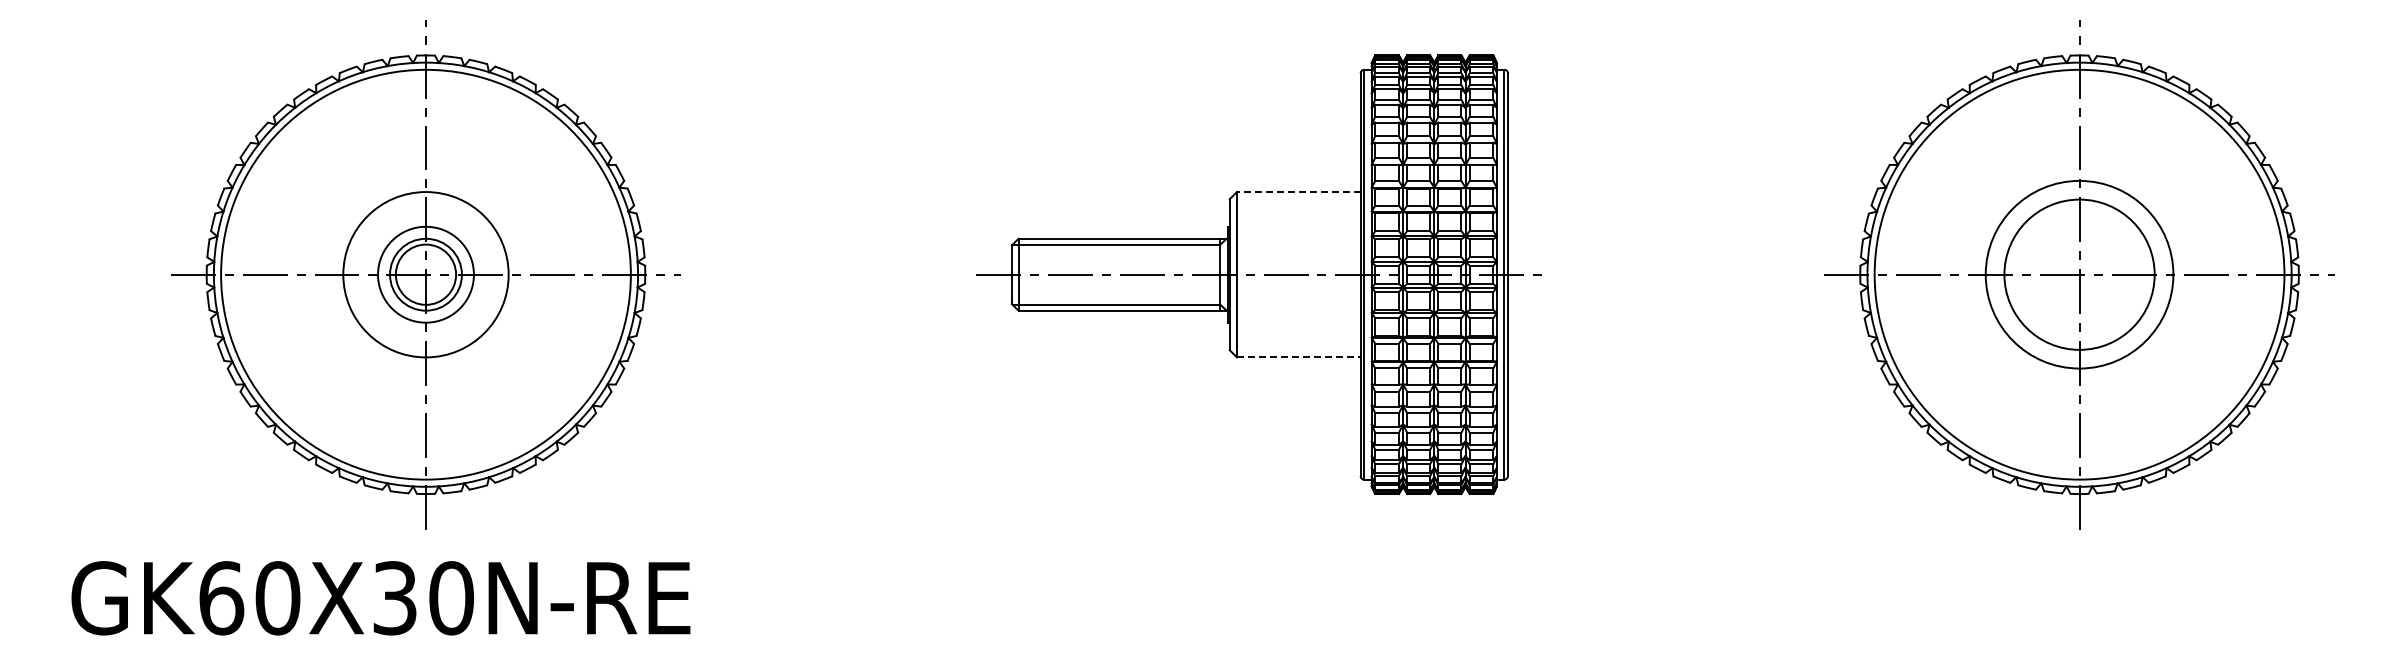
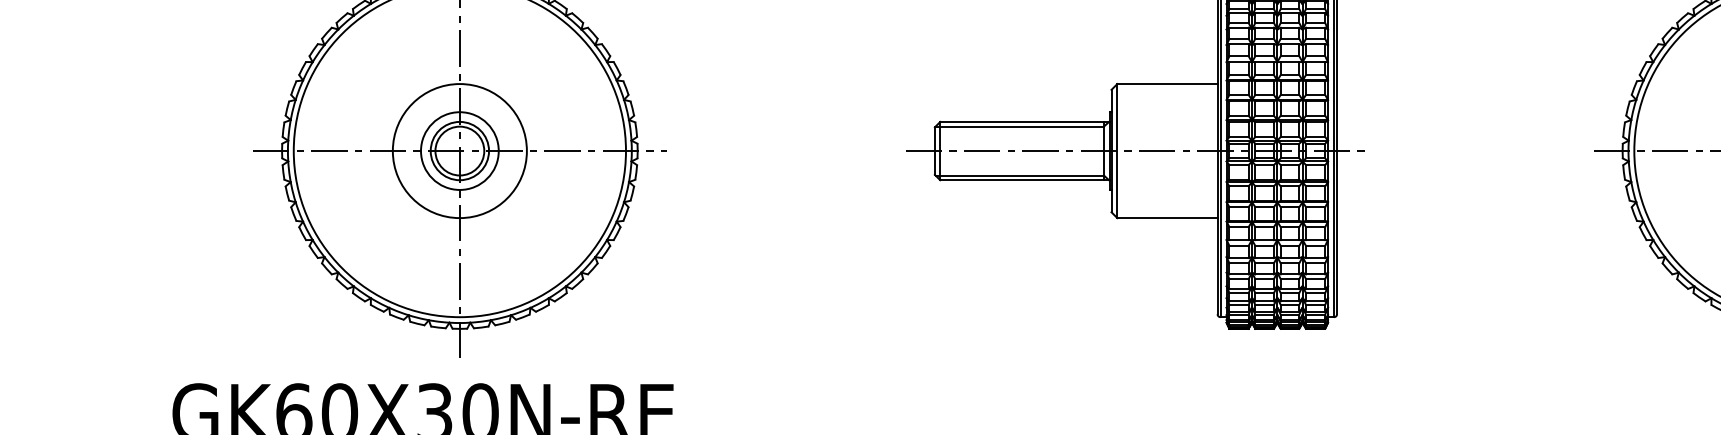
line: (1298, 192) -> (1167, 84), dashed -> solid
line: (1298, 357) -> (1167, 218), dashed -> solid

